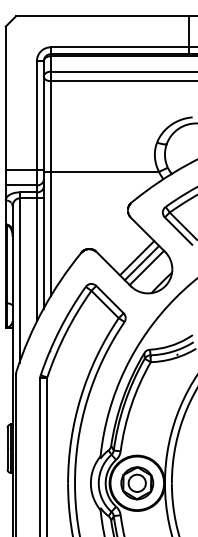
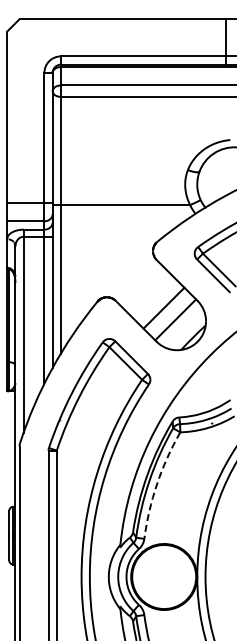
line: (141, 262) -> (169, 313), removed
arc: (131, 405) -> (157, 483), solid -> dashed
part: (137, 482) -> (164, 576), removed

